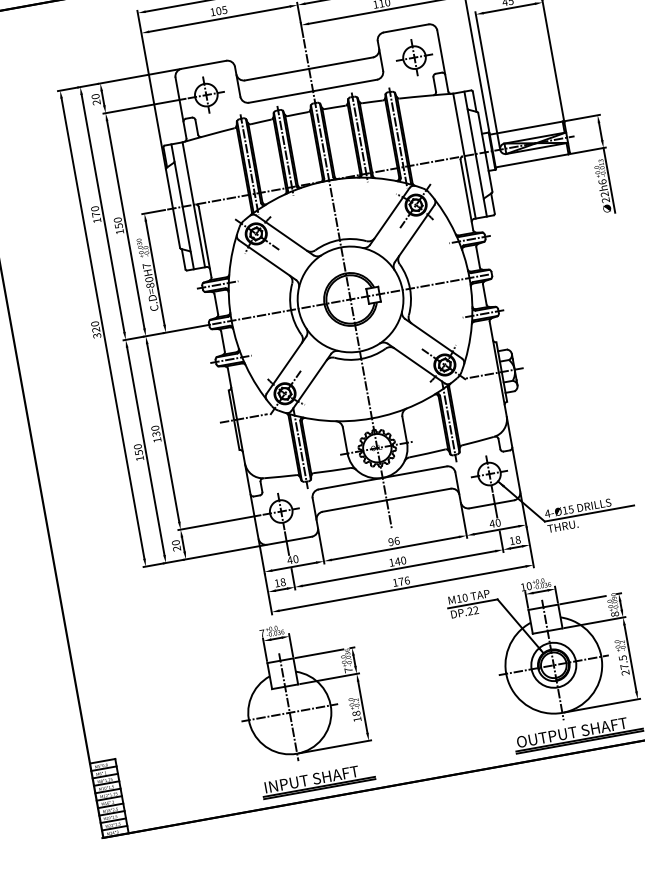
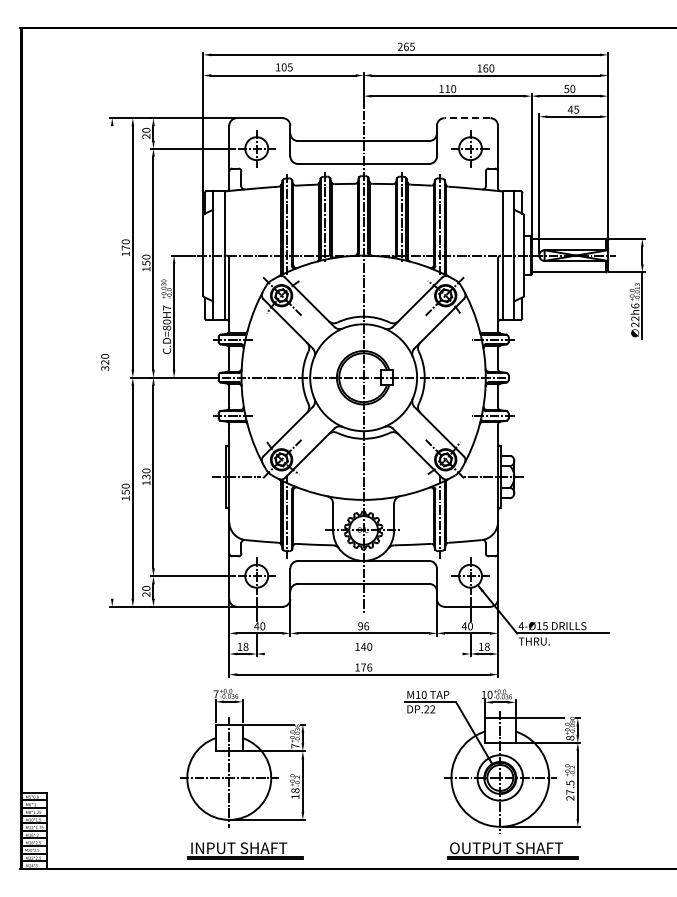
line: (406, 28) -> (467, 118), solid -> dashed
line: (103, 328) -> (112, 362), removed
line: (398, 569) -> (363, 654), removed

